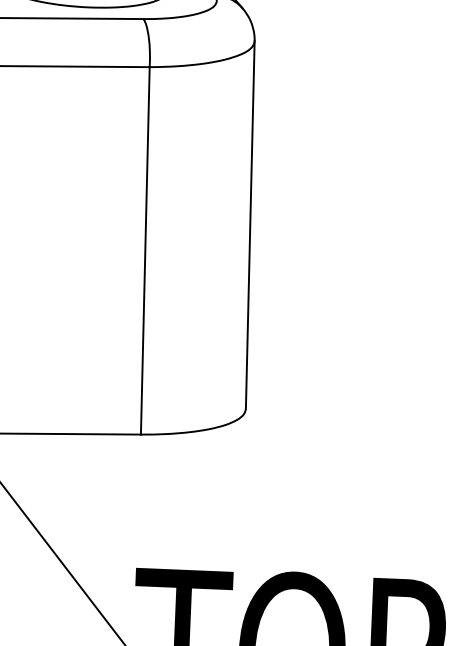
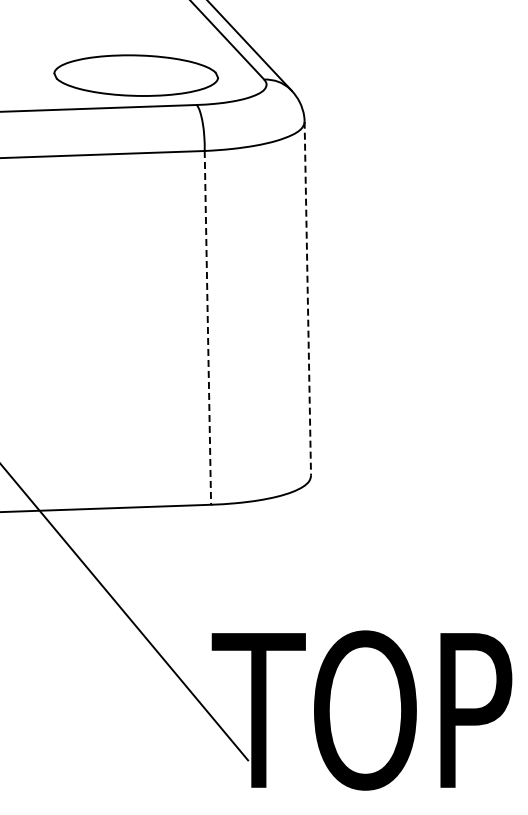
line: (249, 225) -> (307, 299), solid -> dashed
line: (144, 250) -> (207, 327), solid -> dashed

